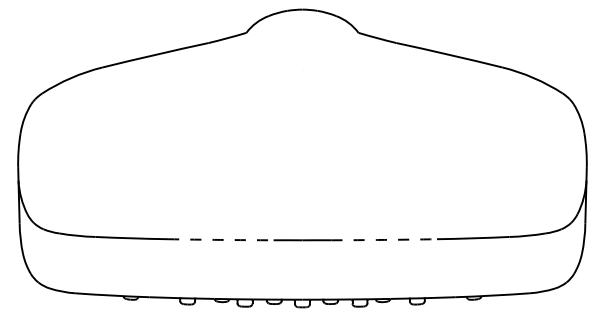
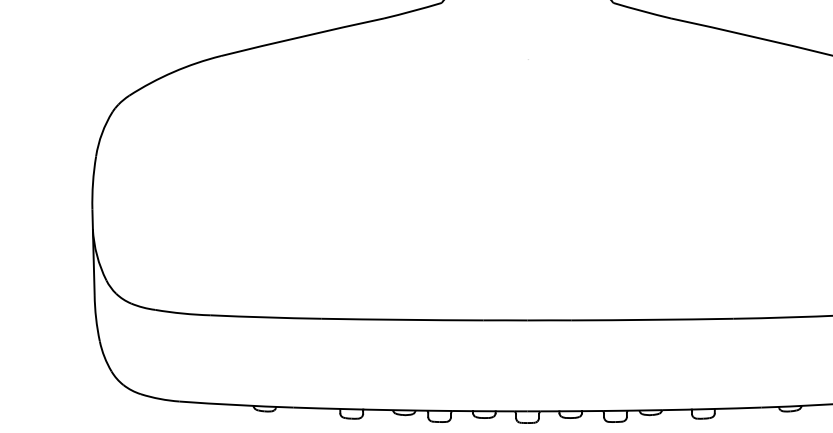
arc: (220, 239) -> (402, 319), dashed -> solid
arc: (384, 239) -> (653, 319), dashed -> solid

